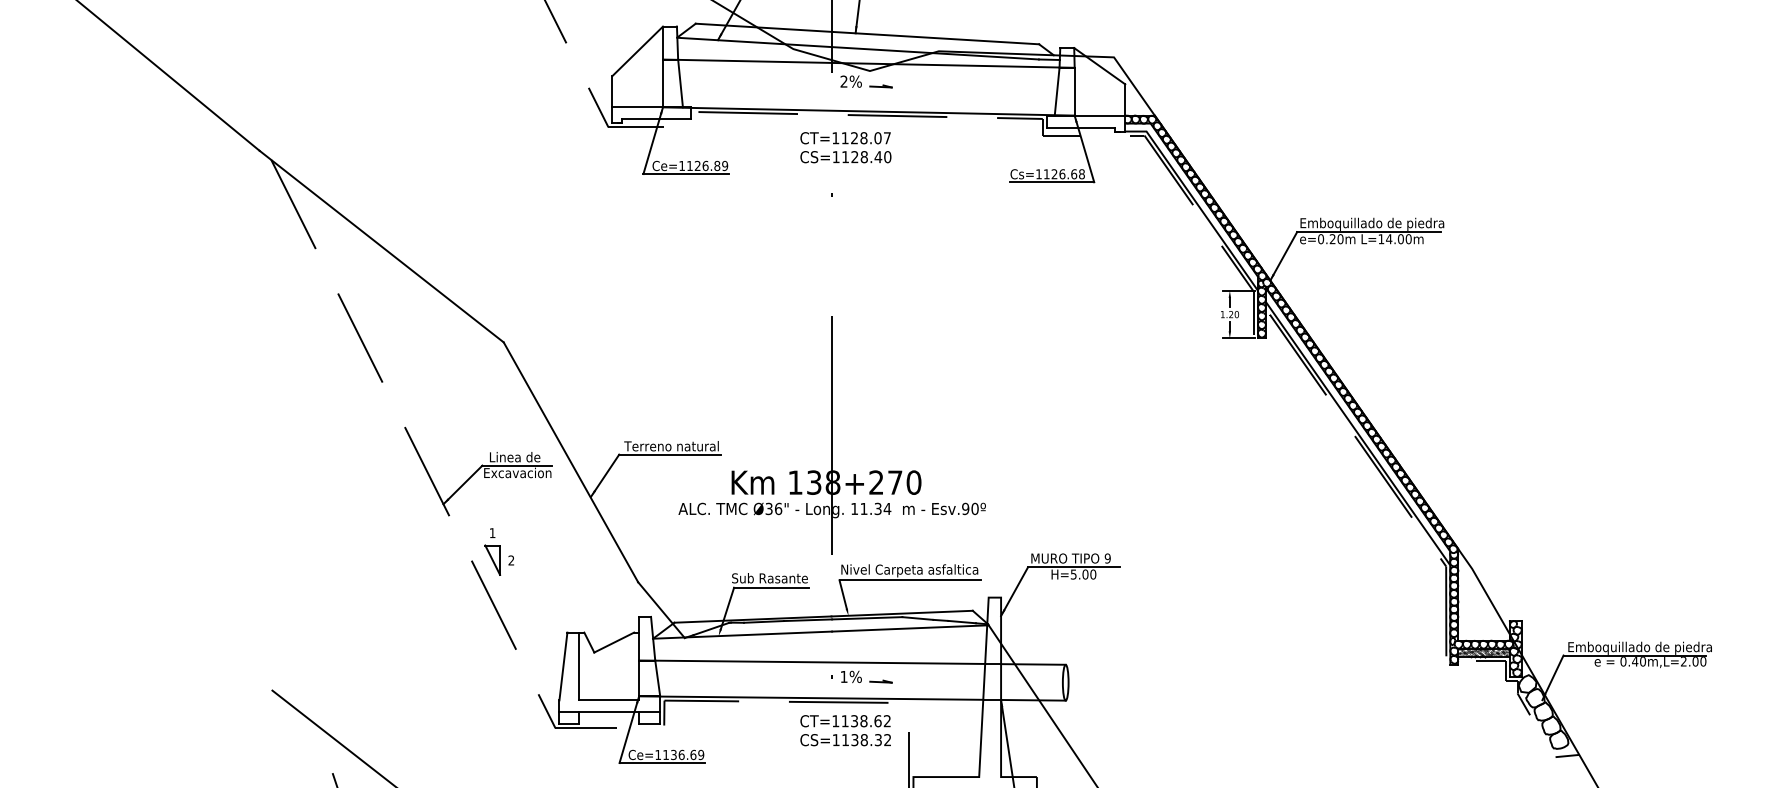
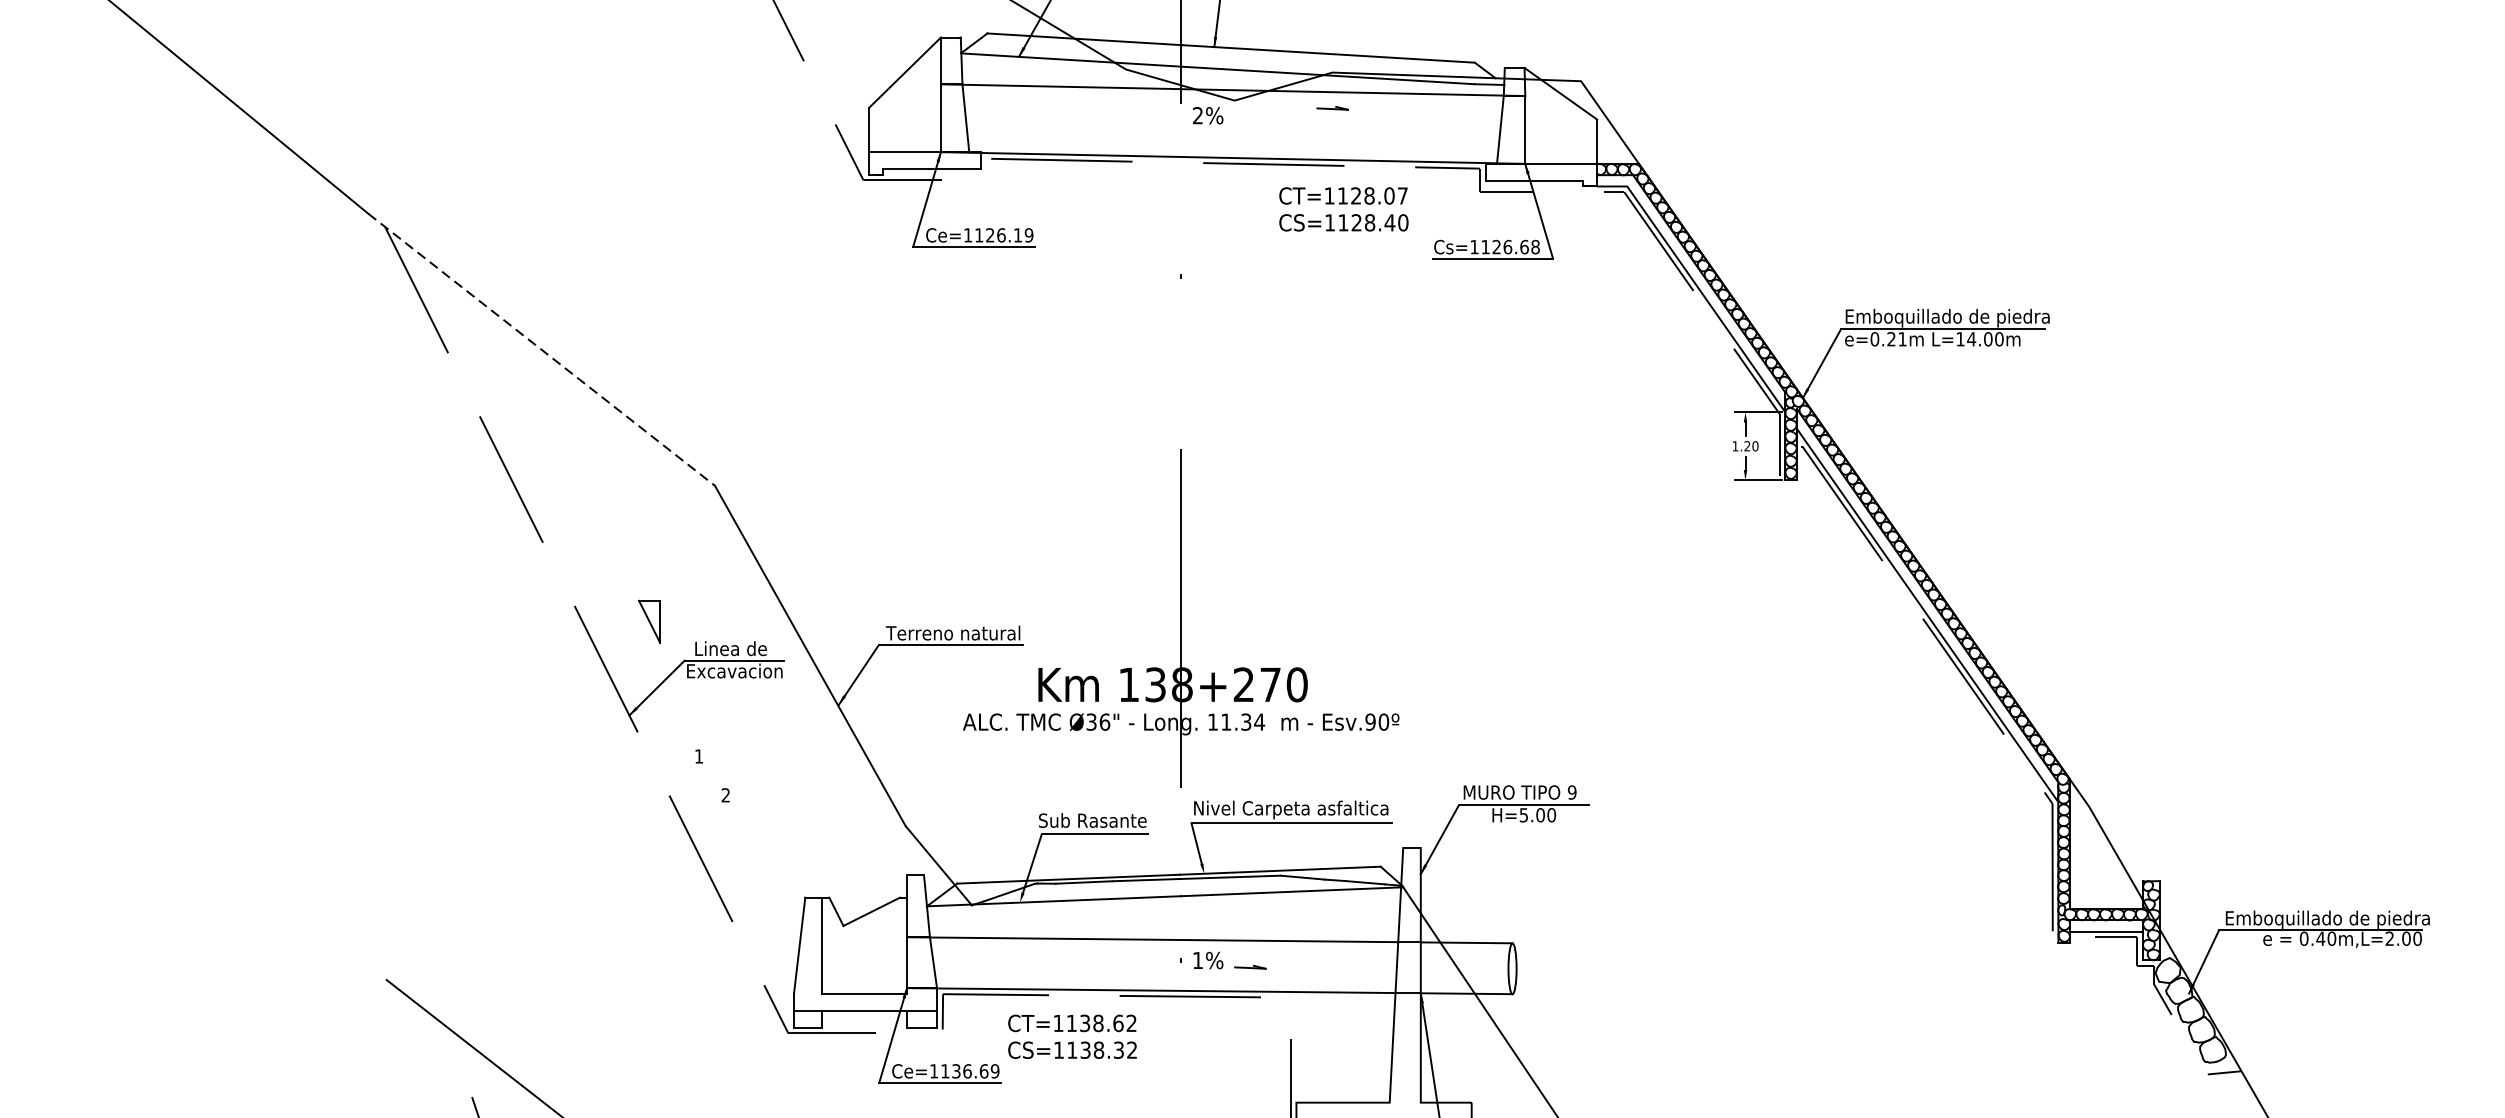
line: (880, 86) -> (1331, 108), moved
text: (845, 147) -> (1343, 209), moved
text: (717, 165) -> (1018, 234), Ce=1126.89 -> Ce=1126.19
text: (1340, 239) -> (1902, 339), e=0.20m -> e=0.21m
line: (382, 246) -> (542, 349), solid -> dashed
part: (492, 559) -> (649, 620), moved
hatch: (1483, 652) -> (2105, 925), removed
text: (845, 730) -> (1072, 1036), moved

